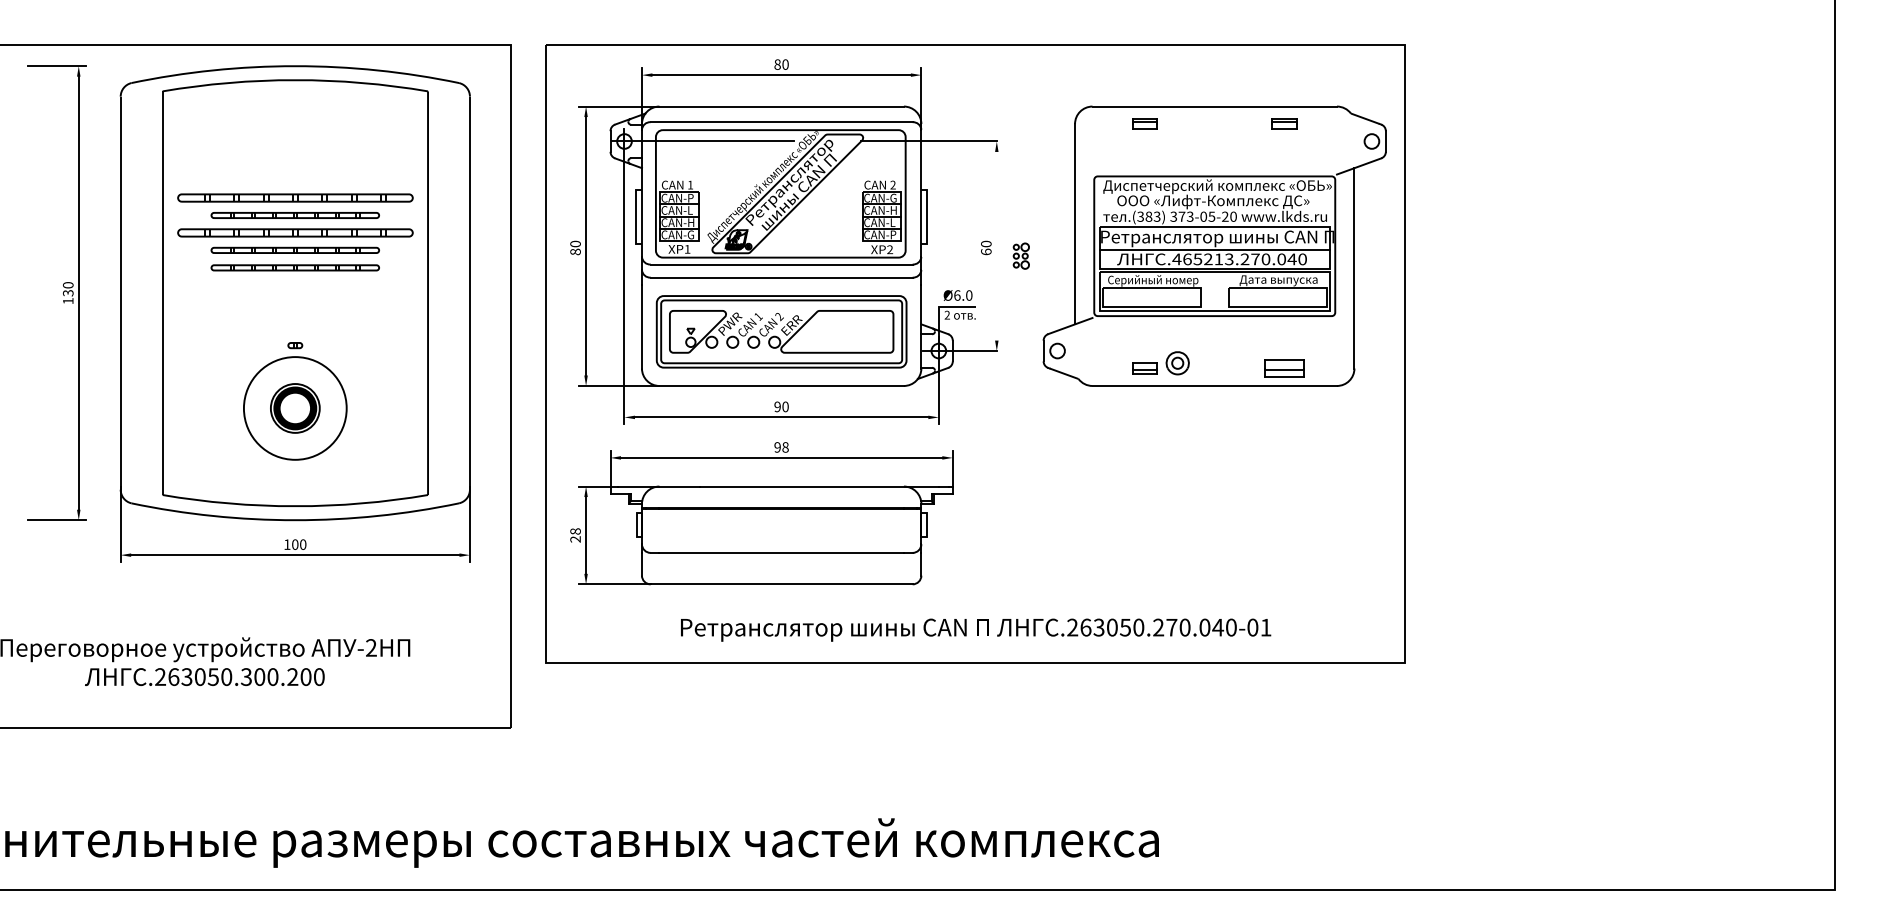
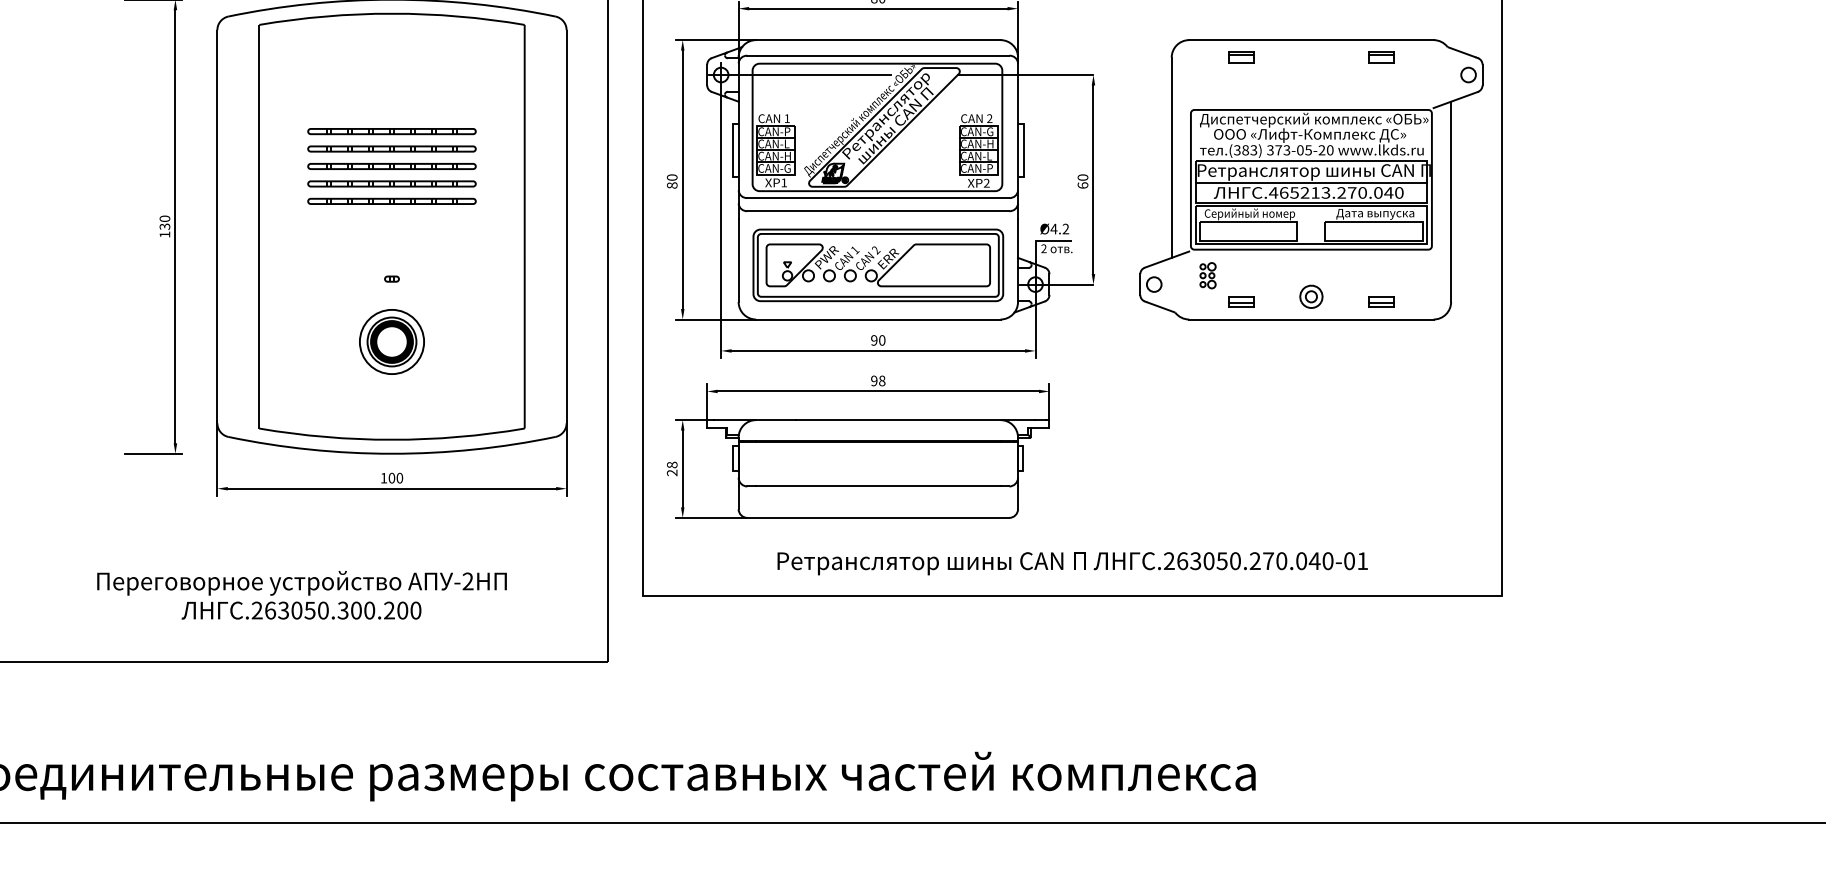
part: (294, 197) -> (391, 131), size x0.71
part: (294, 232) -> (391, 166), size x0.71
line: (996, 245) -> (1093, 179), added
part: (1020, 255) -> (1207, 275), moved
text: (962, 295) -> (1059, 229), Ø6.0 -> Ø4.2
part: (1177, 363) -> (1311, 297), moved
part: (1284, 368) -> (1381, 302), size x0.62
circle: (295, 408) -> (392, 342), size x0.62

